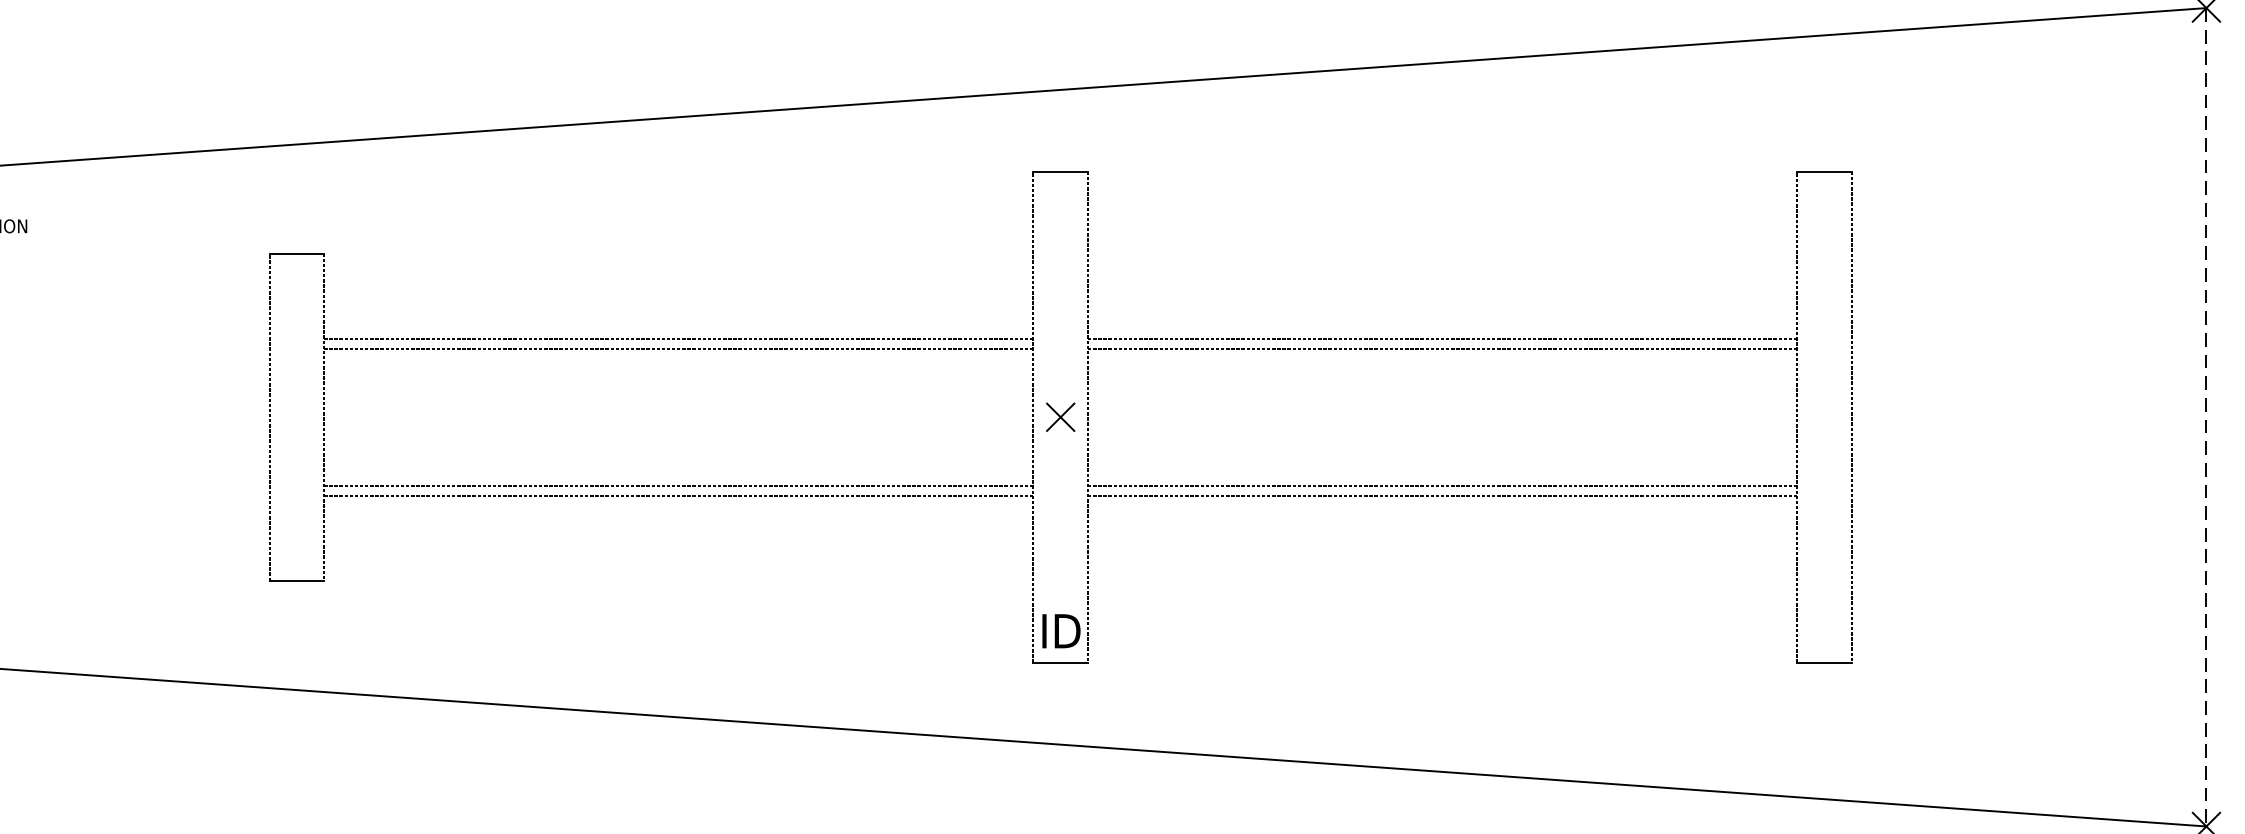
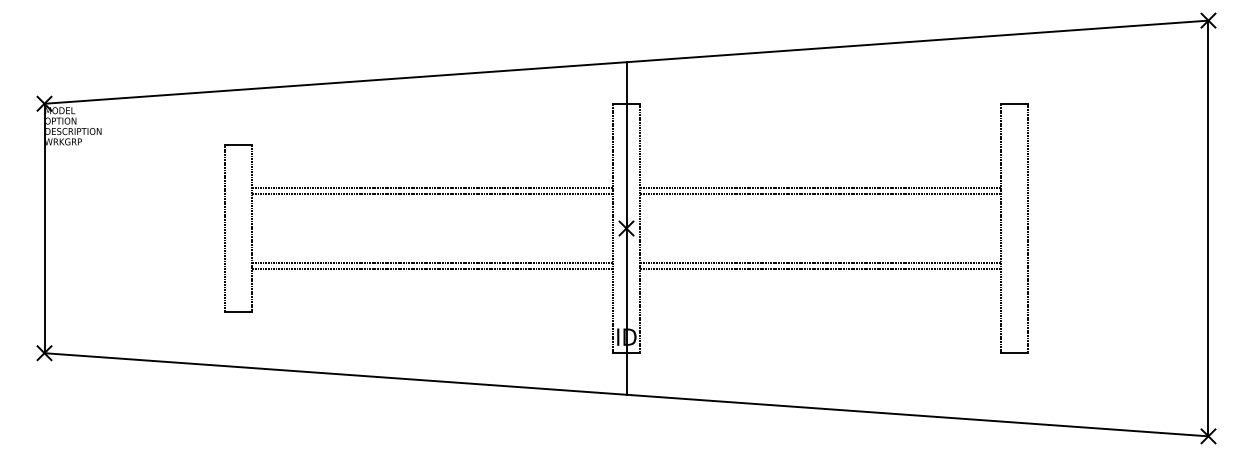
line: (1060, 417) -> (626, 228), added
line: (2206, 417) -> (1208, 228), dashed -> solid

